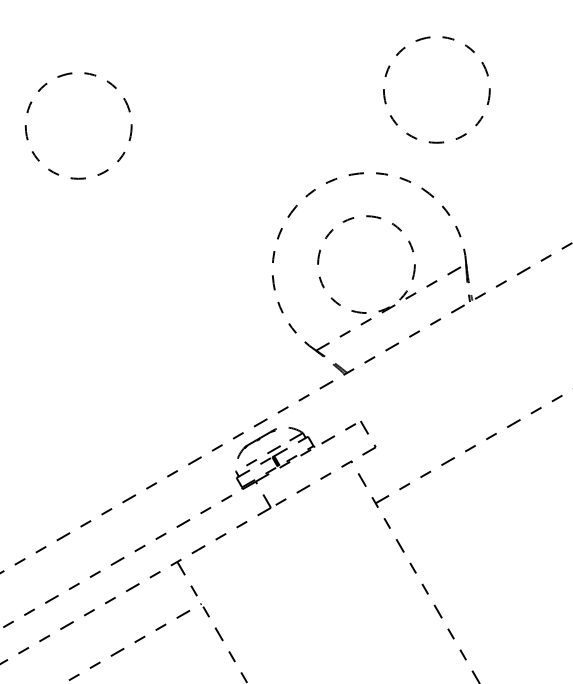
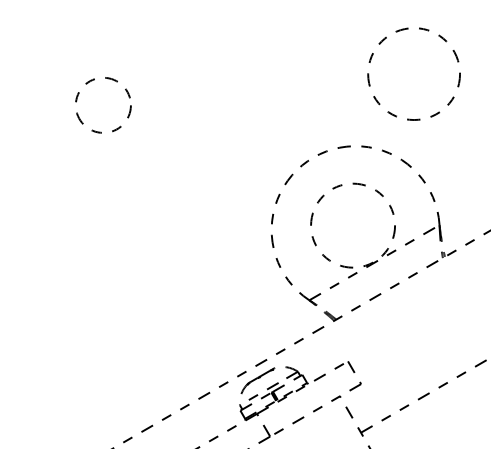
circle: (78, 125) -> (103, 105), size x0.6

